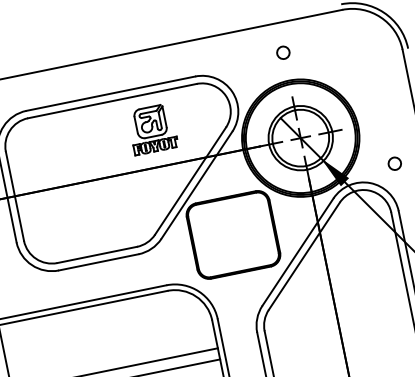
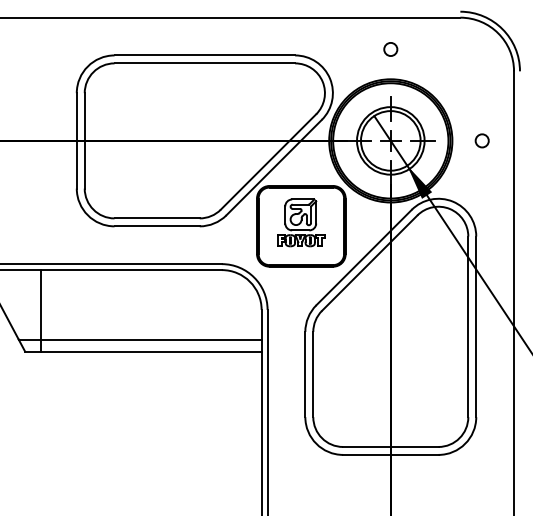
part: (152, 128) -> (301, 222), moved
circle: (394, 163) -> (481, 140), moved

